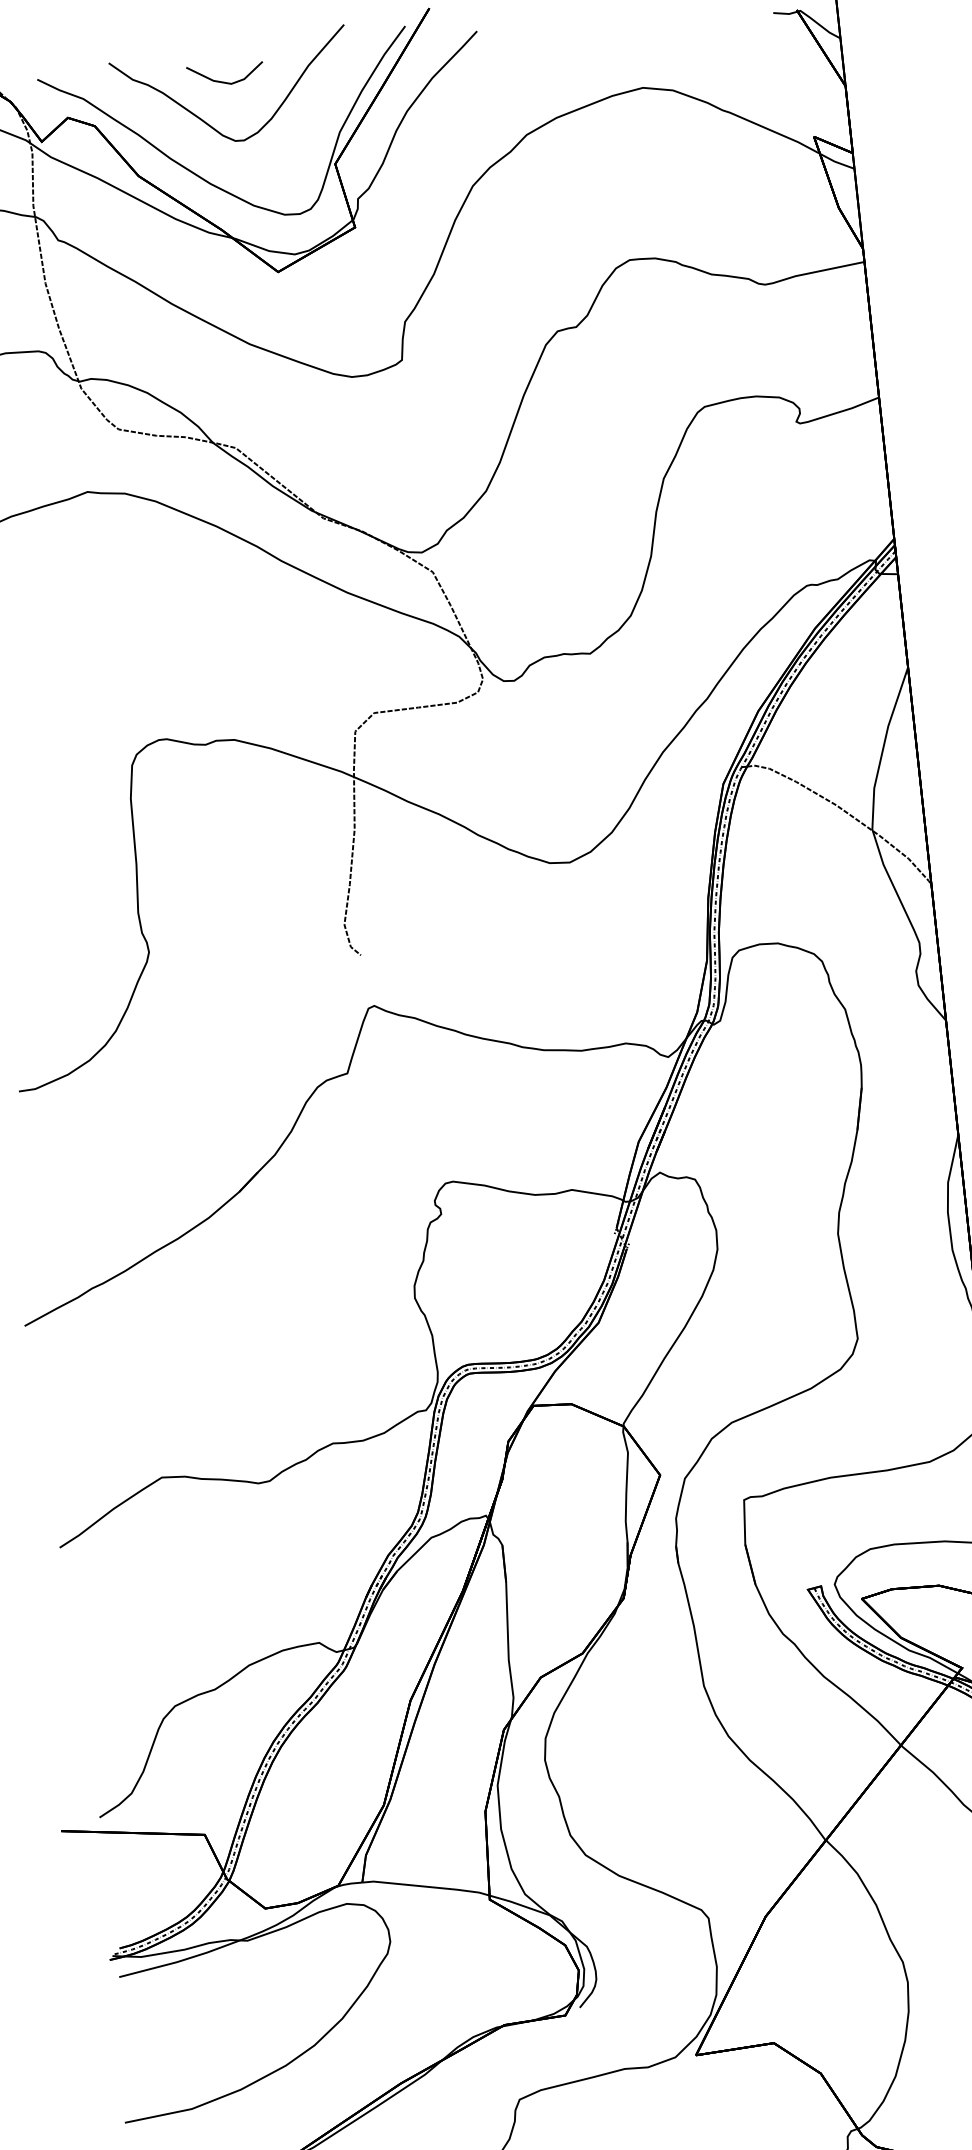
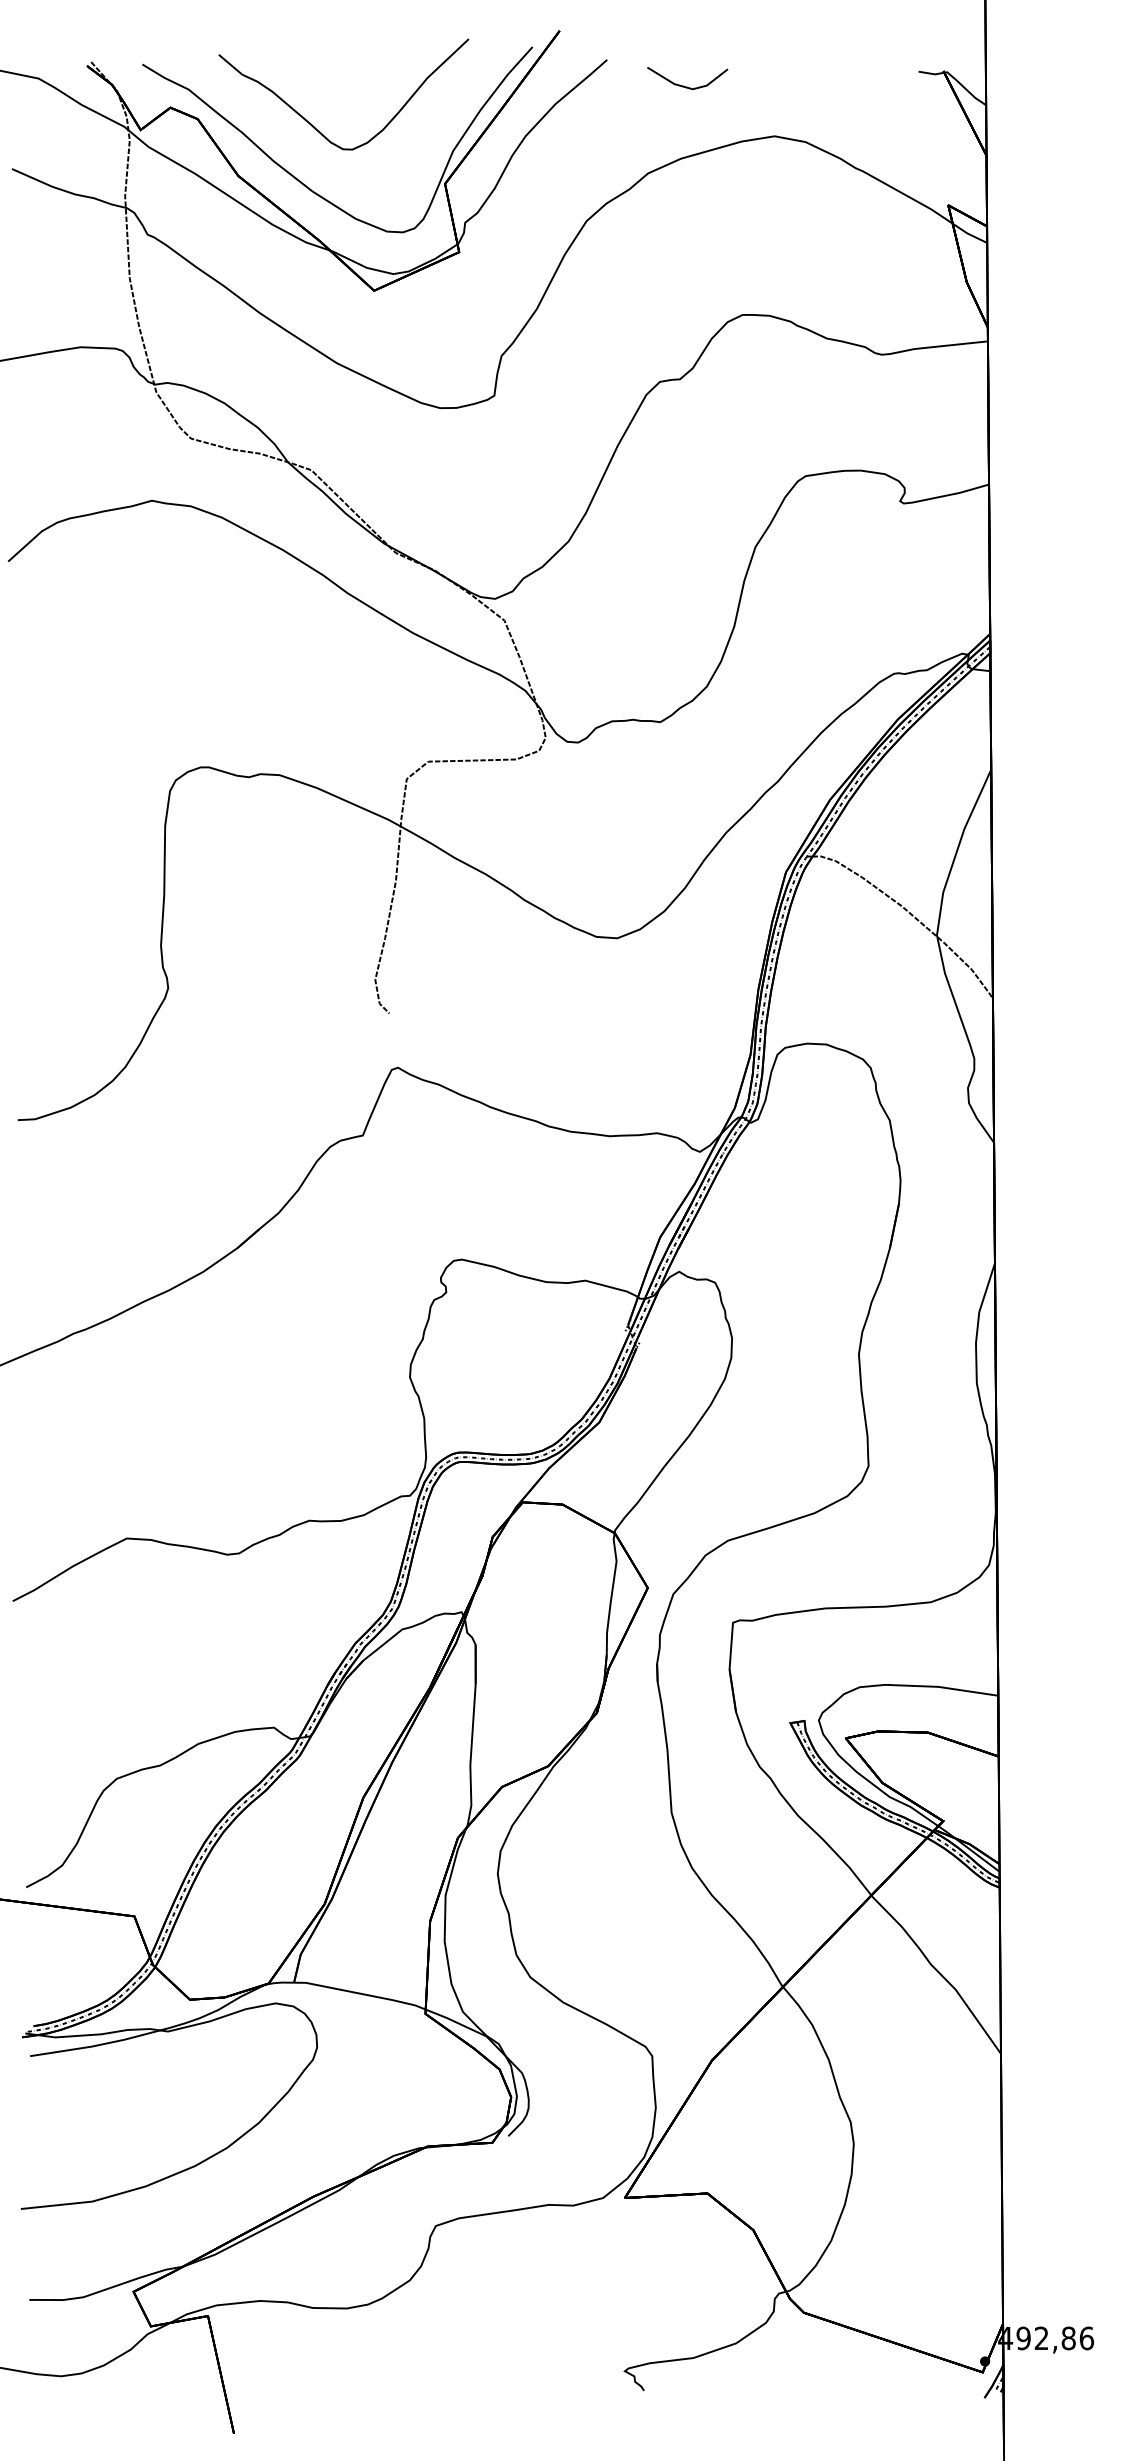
line: (226, 81) -> (687, 86), moved

